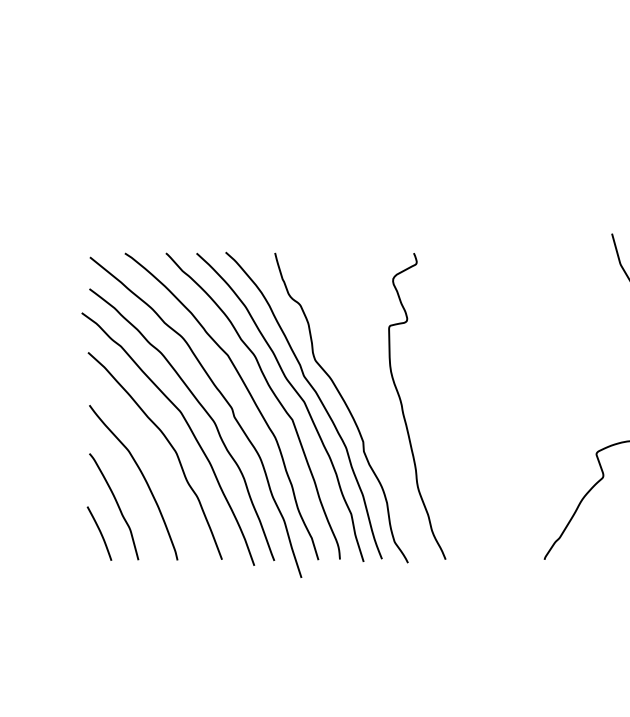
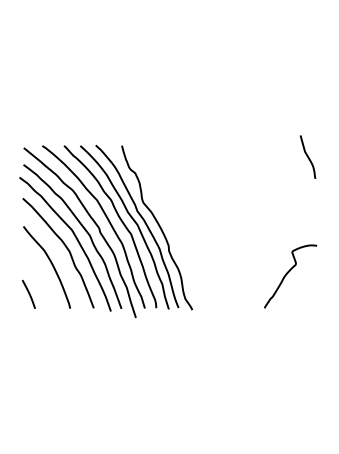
curve: (404, 407) -> (190, 227), removed
curve: (115, 505) -> (37, 279), removed

